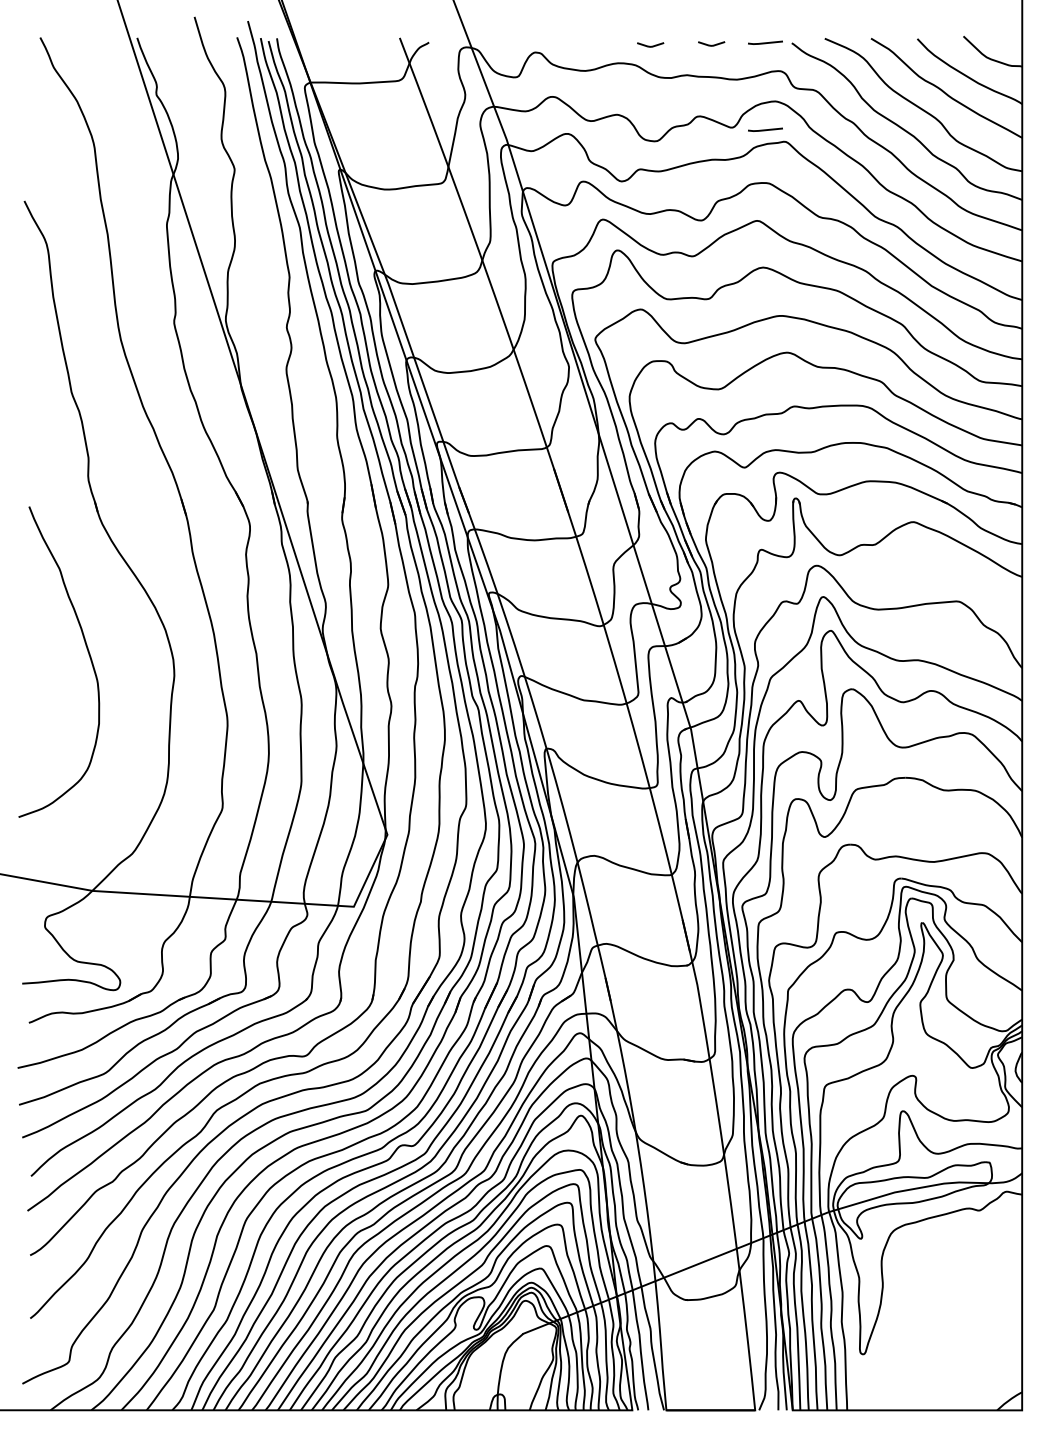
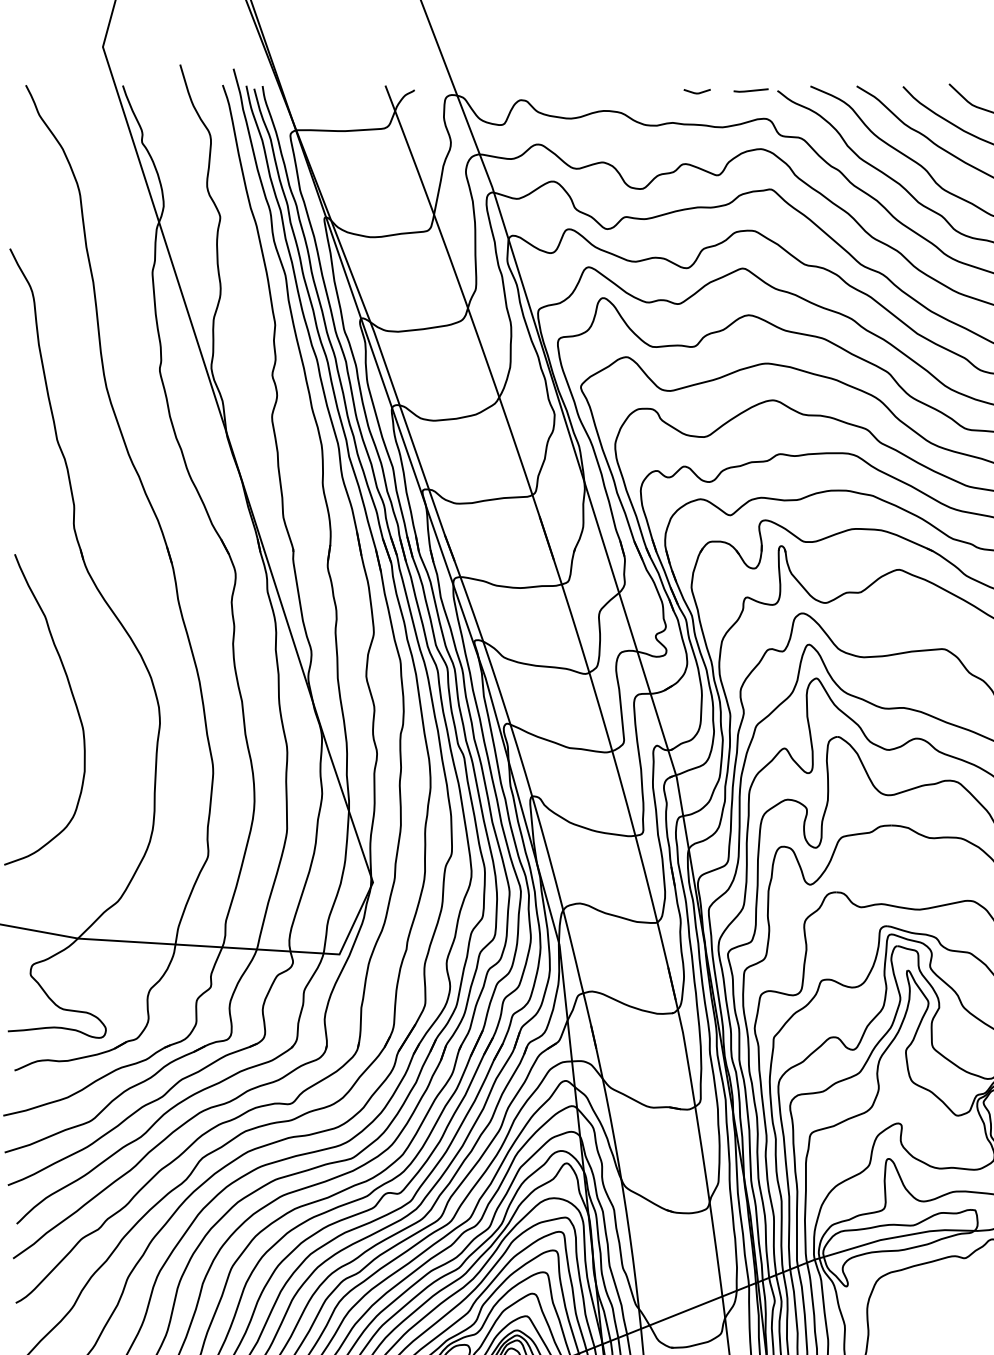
line: (649, 45) -> (635, 93), removed
line: (765, 129) -> (751, 177), removed

